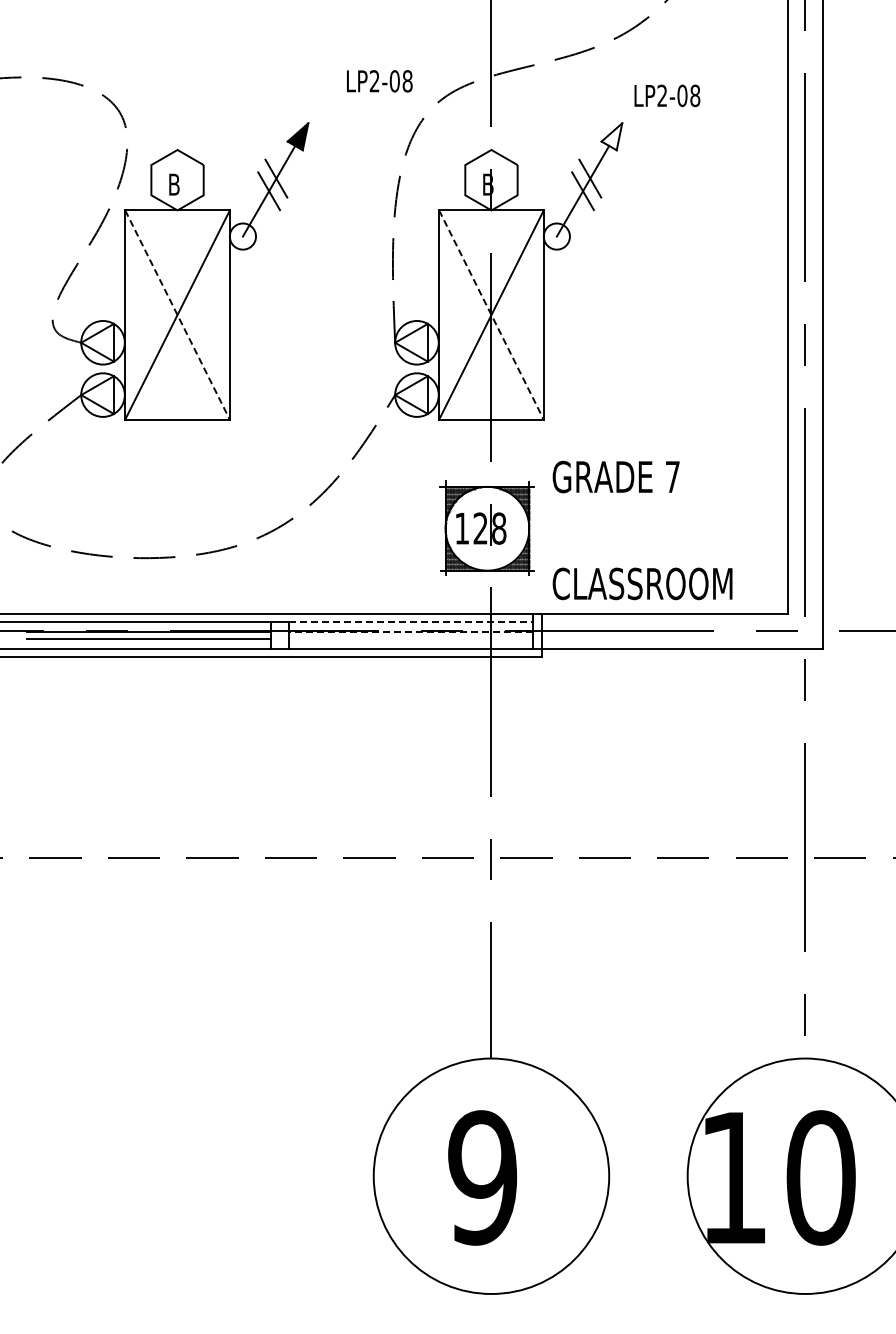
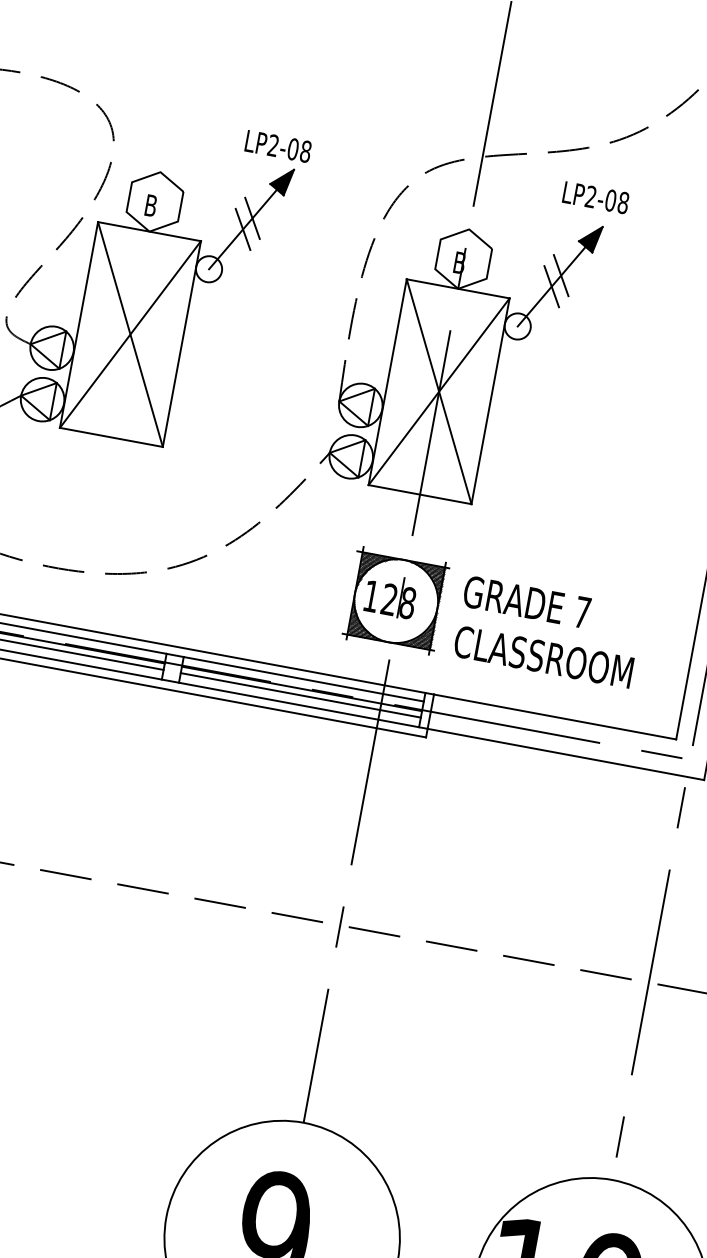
text: (379, 81) -> (278, 146), moved
text: (667, 95) -> (596, 197), moved
fill: (611, 136) -> (589, 238), added
line: (177, 315) -> (130, 334), dashed -> solid
line: (491, 315) -> (439, 392), dashed -> solid
text: (615, 476) -> (526, 601), moved
text: (642, 583) -> (543, 656), moved
line: (411, 622) -> (304, 679), dashed -> solid
line: (410, 632) -> (301, 689), dashed -> solid
line: (410, 638) -> (300, 695), added

